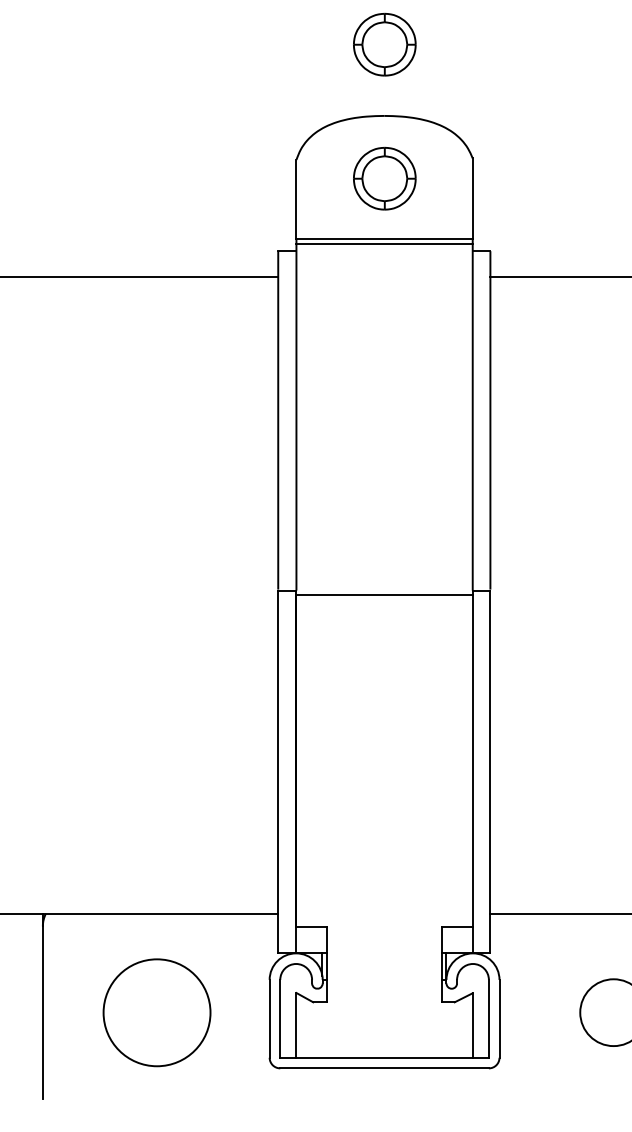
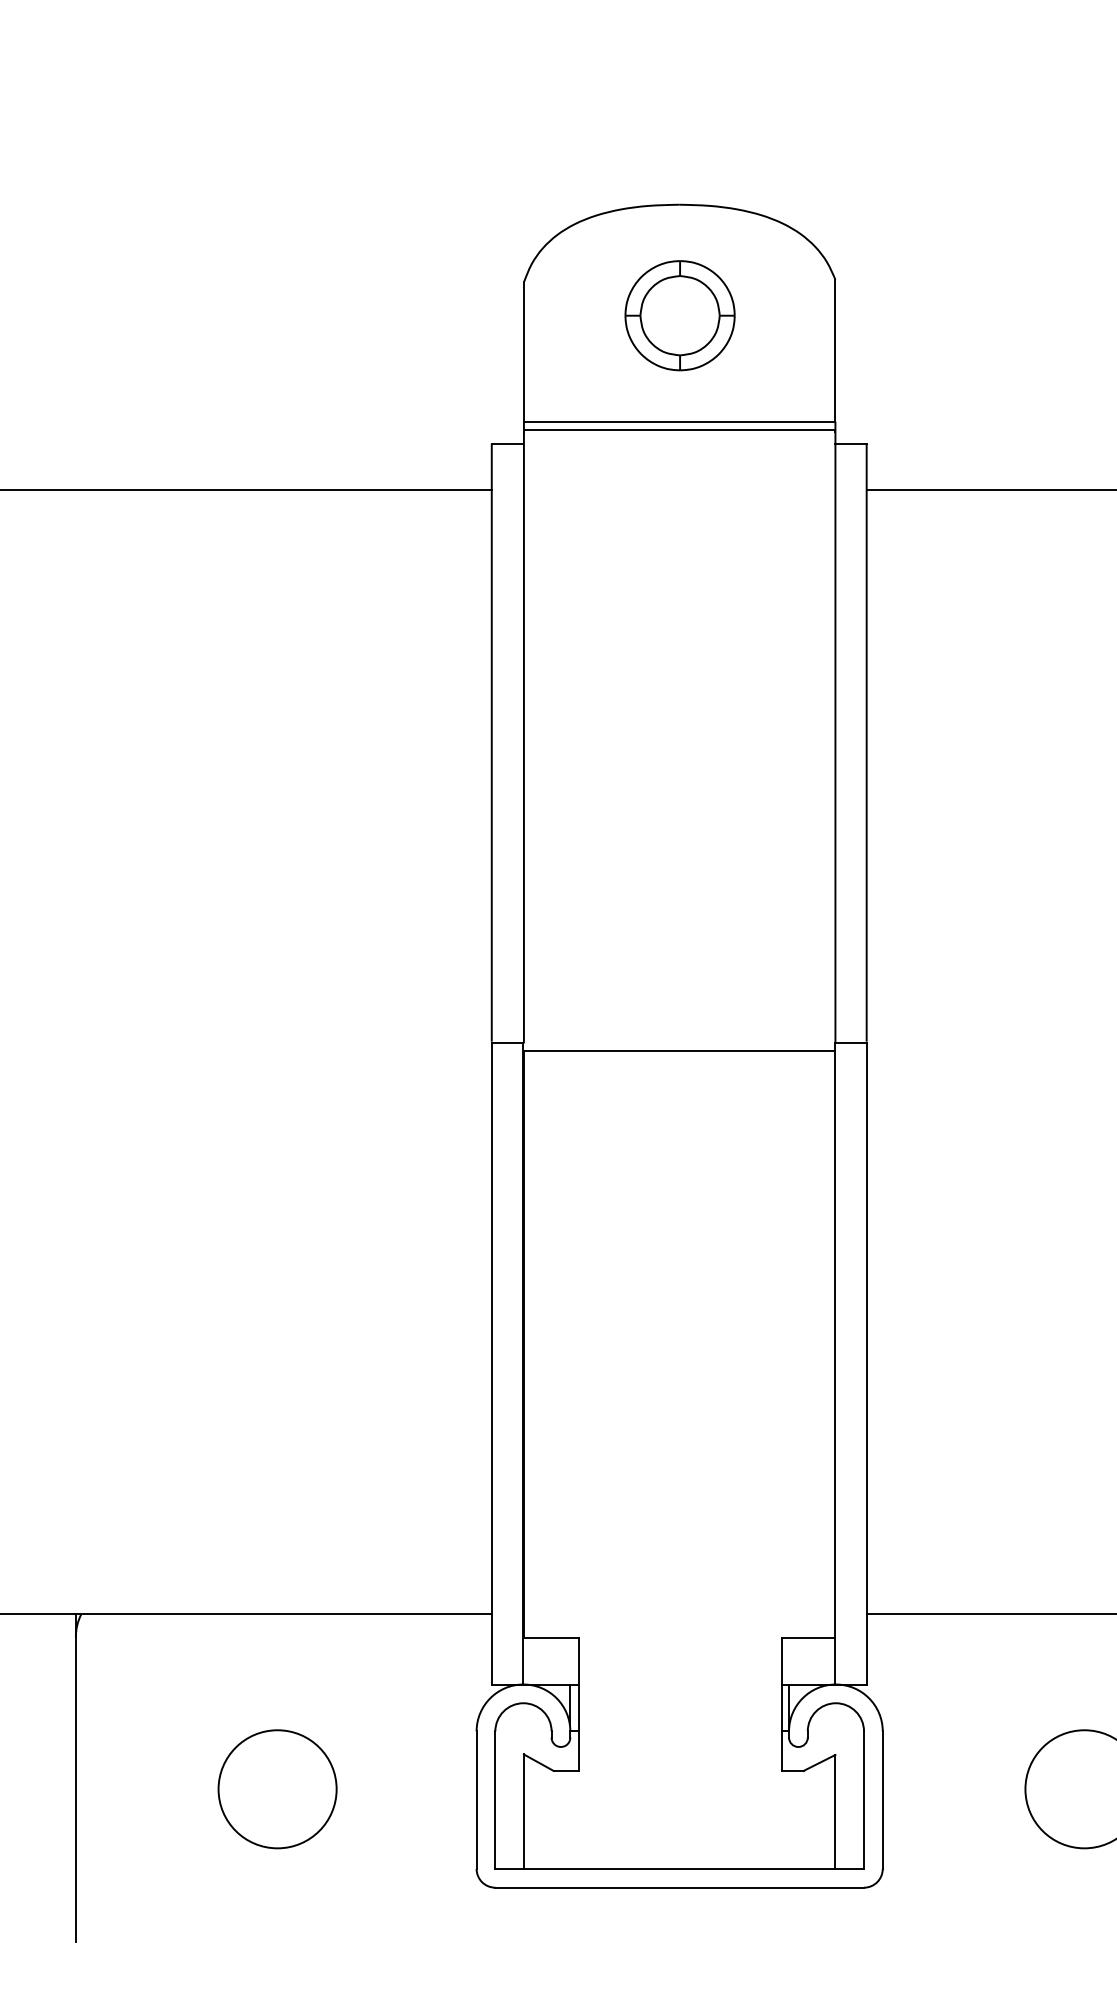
part: (384, 44) -> (679, 78), removed
circle: (156, 1012) -> (276, 1788), size x0.62

